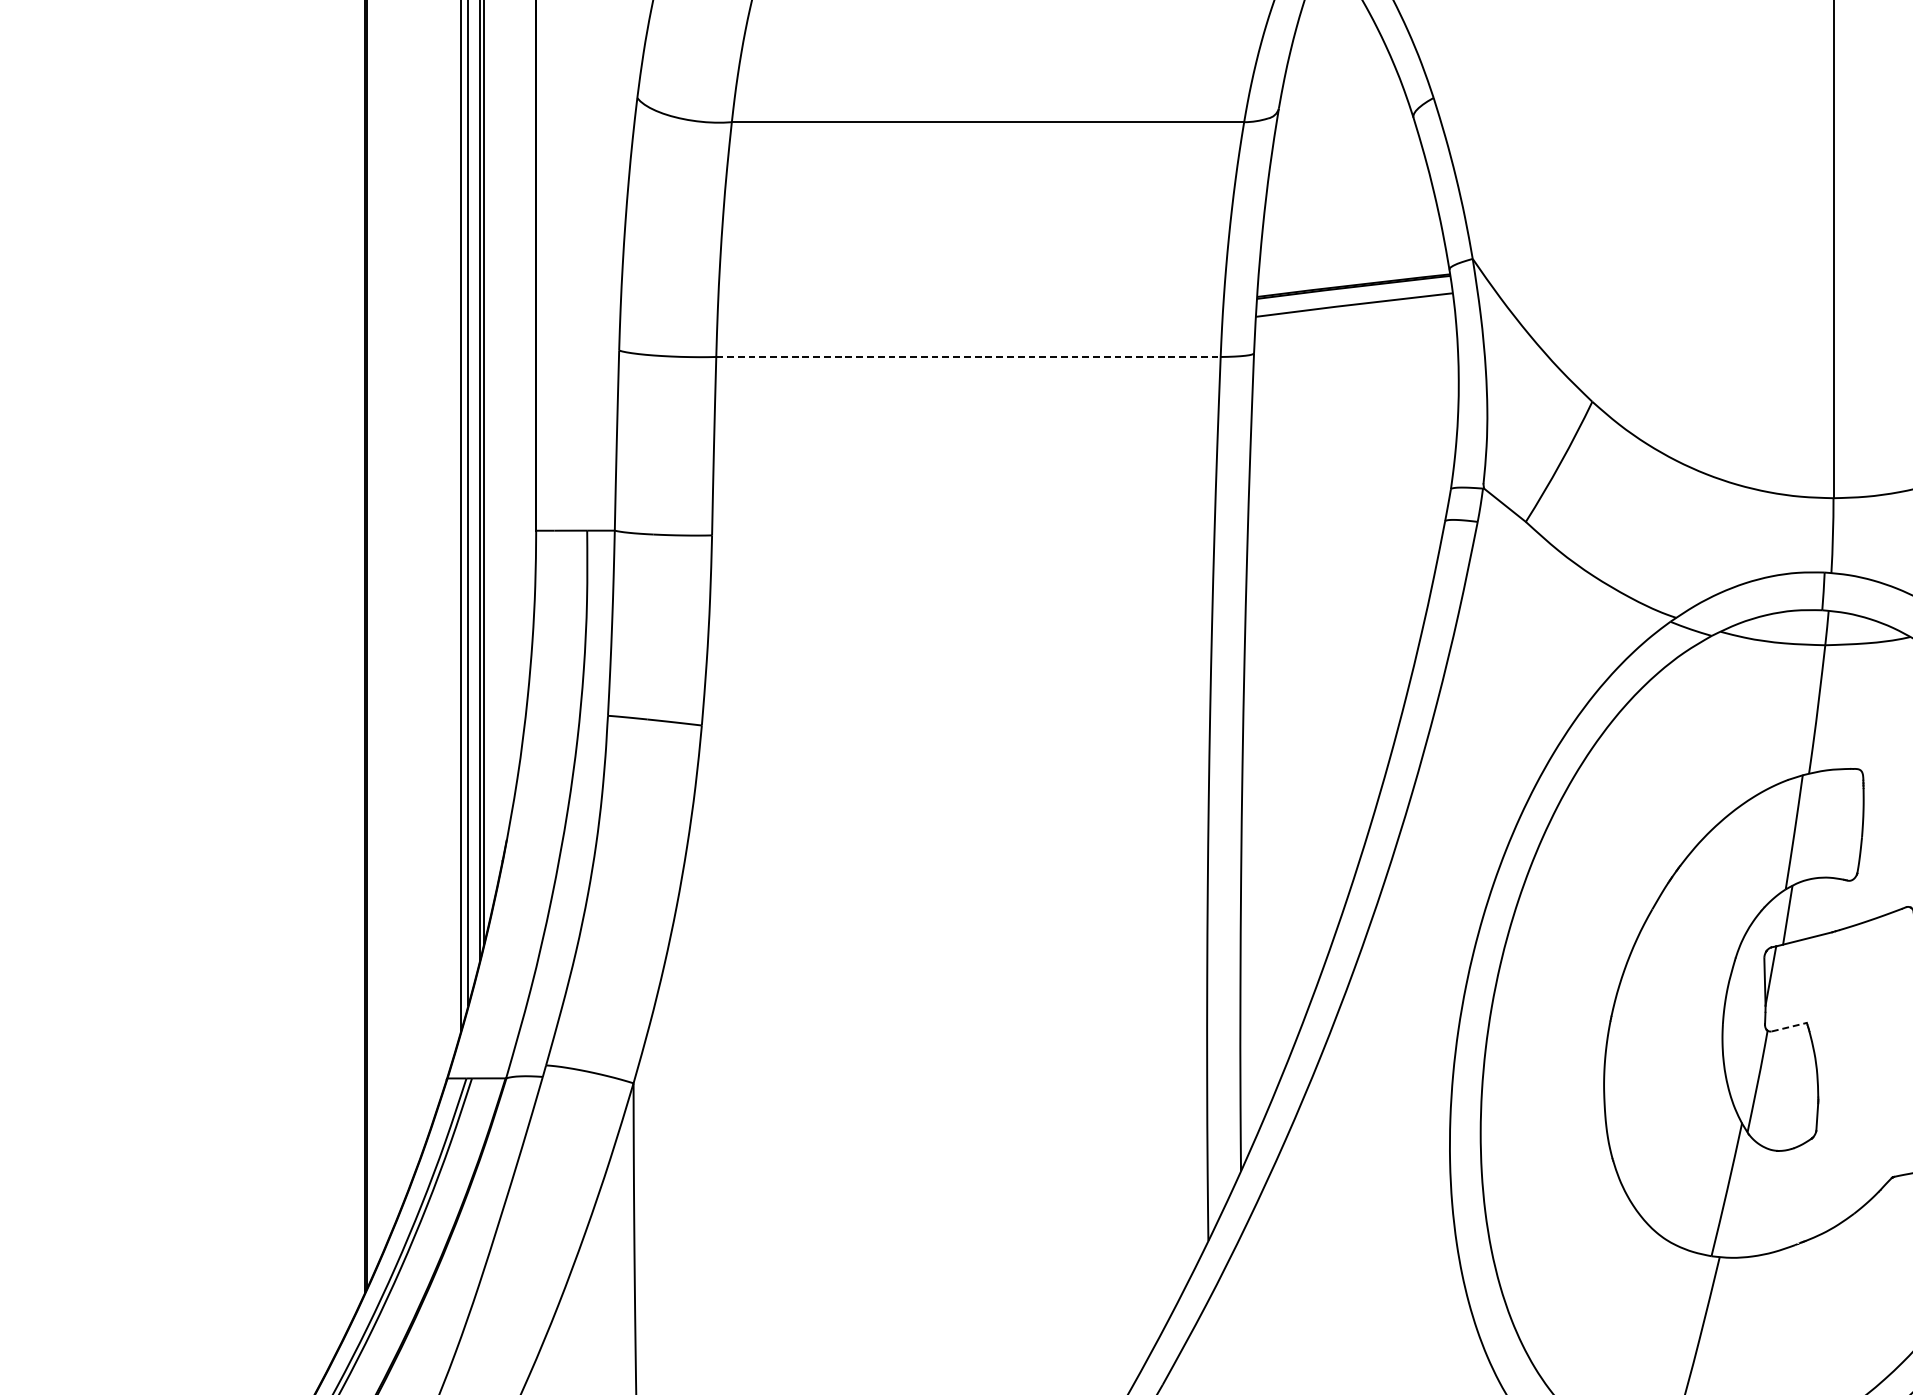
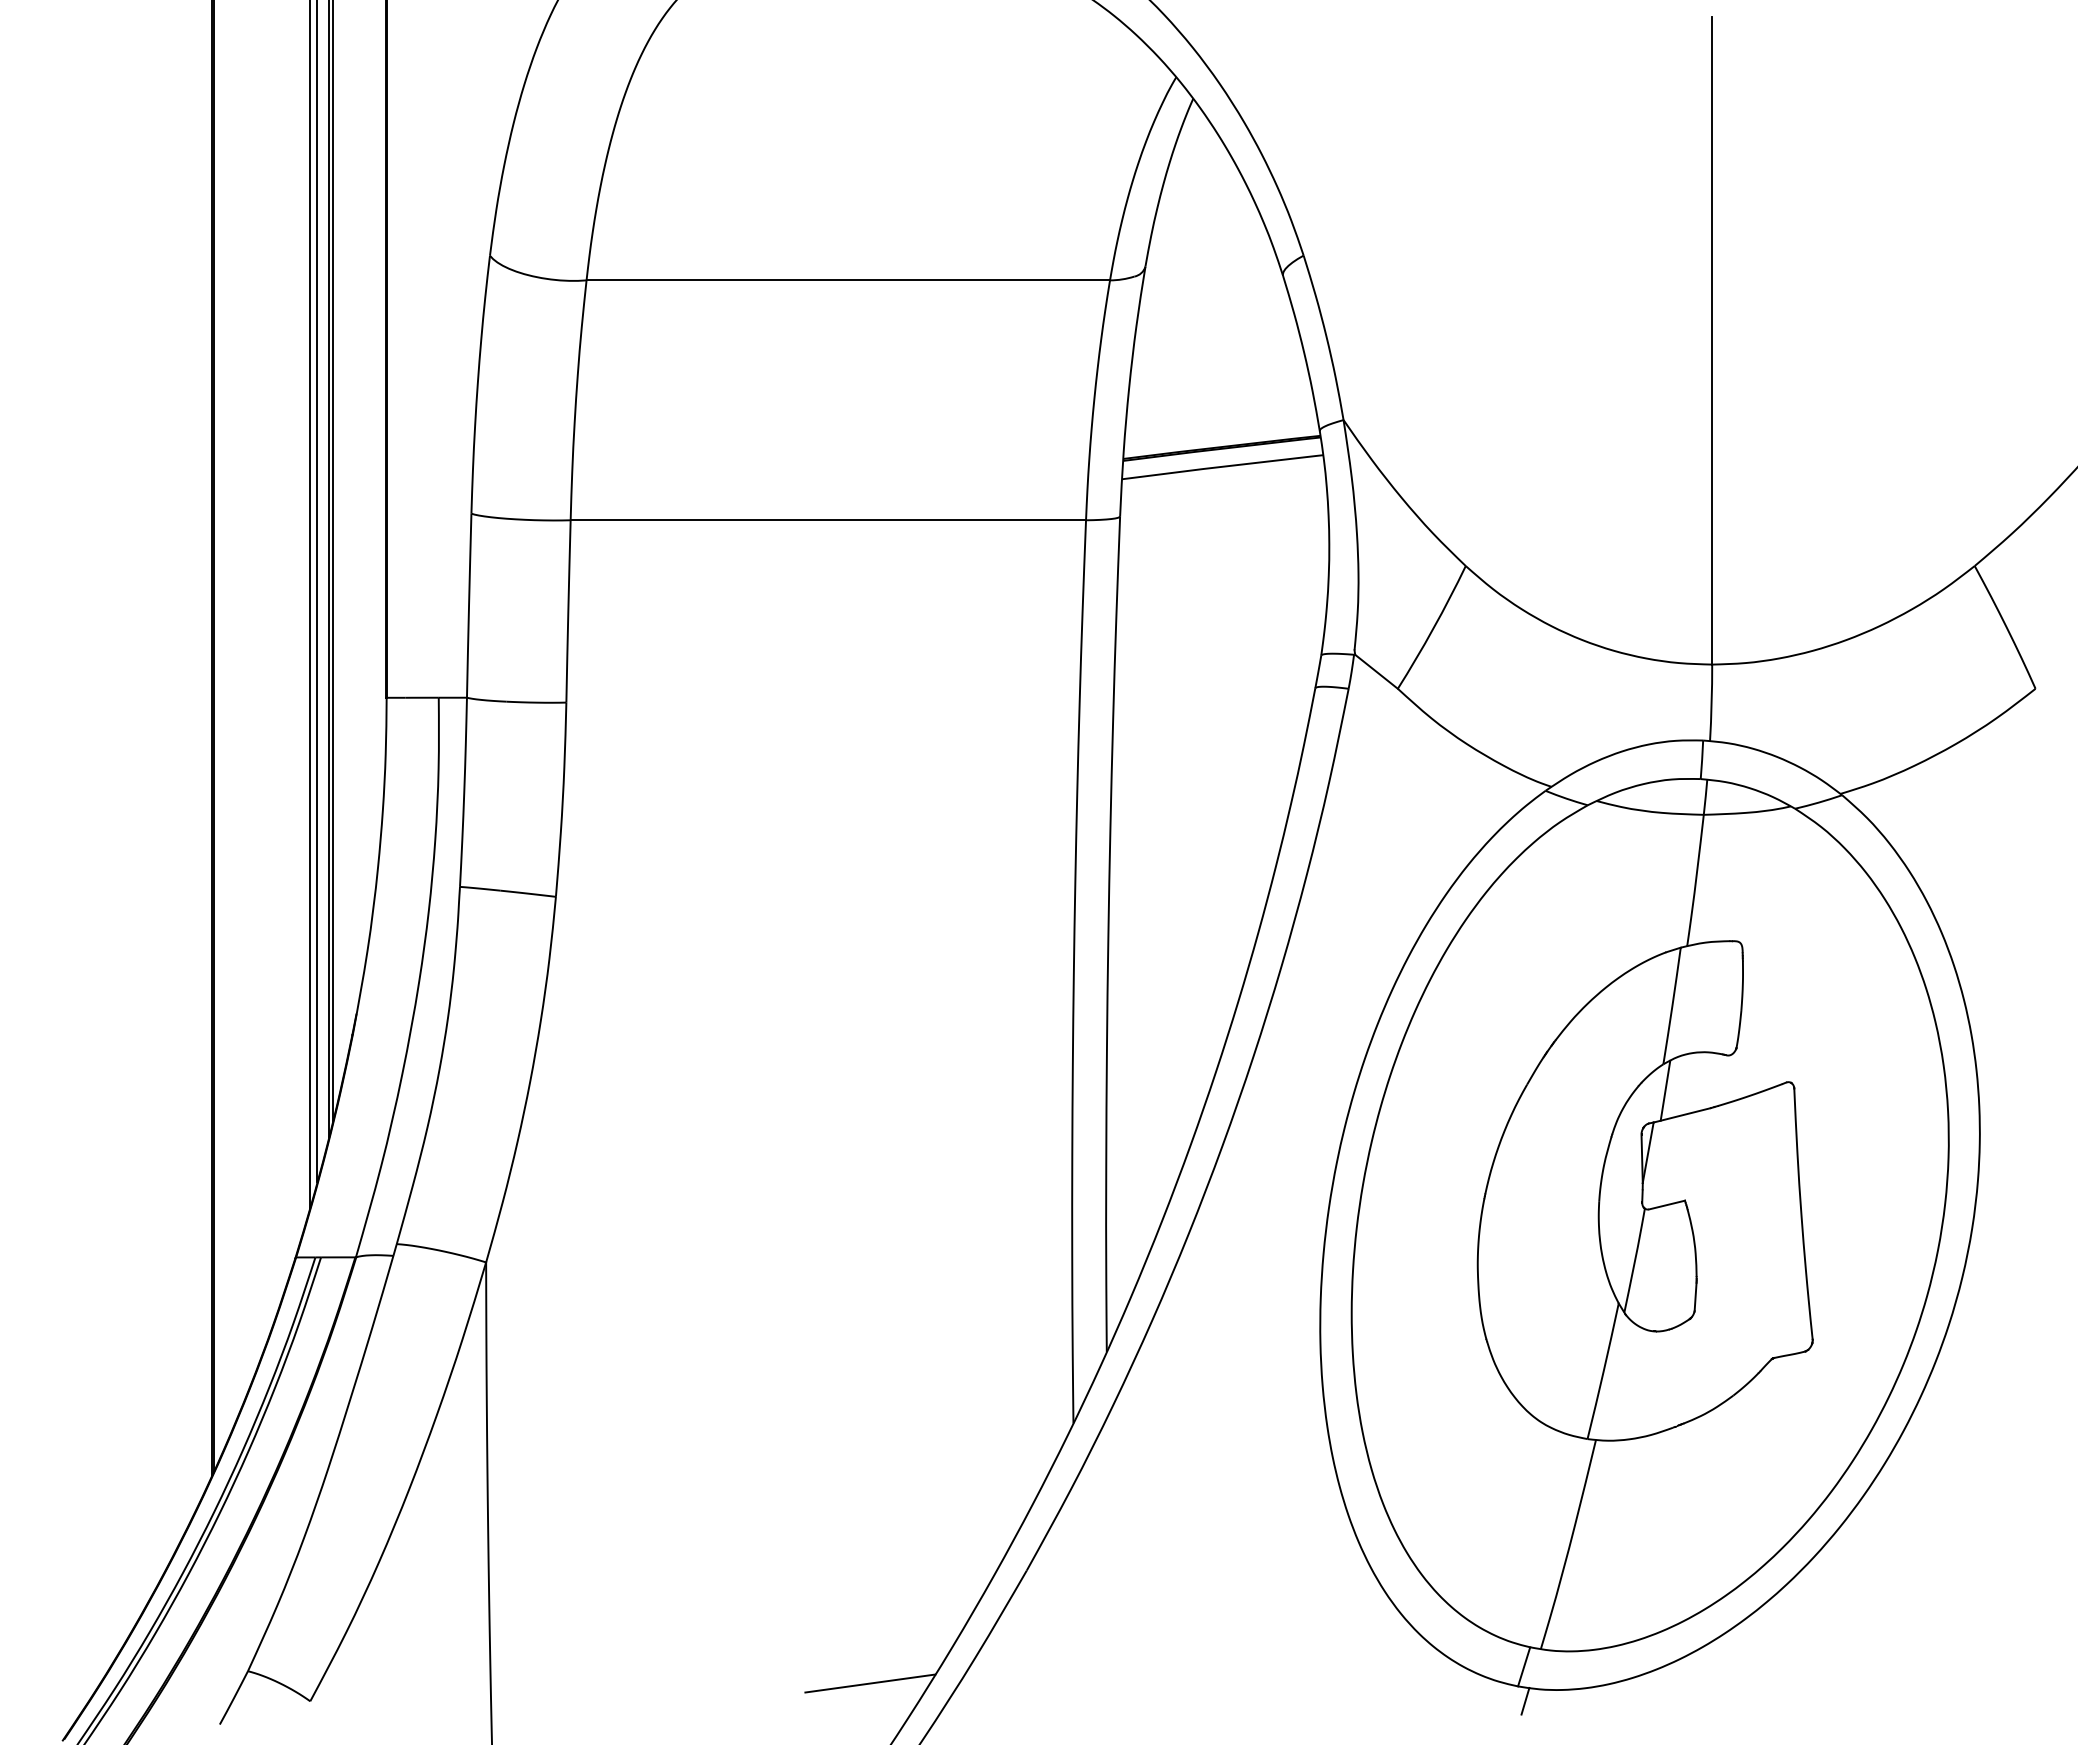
line: (968, 357) -> (828, 520), dashed -> solid
line: (1789, 1026) -> (1667, 1204), dashed -> solid

